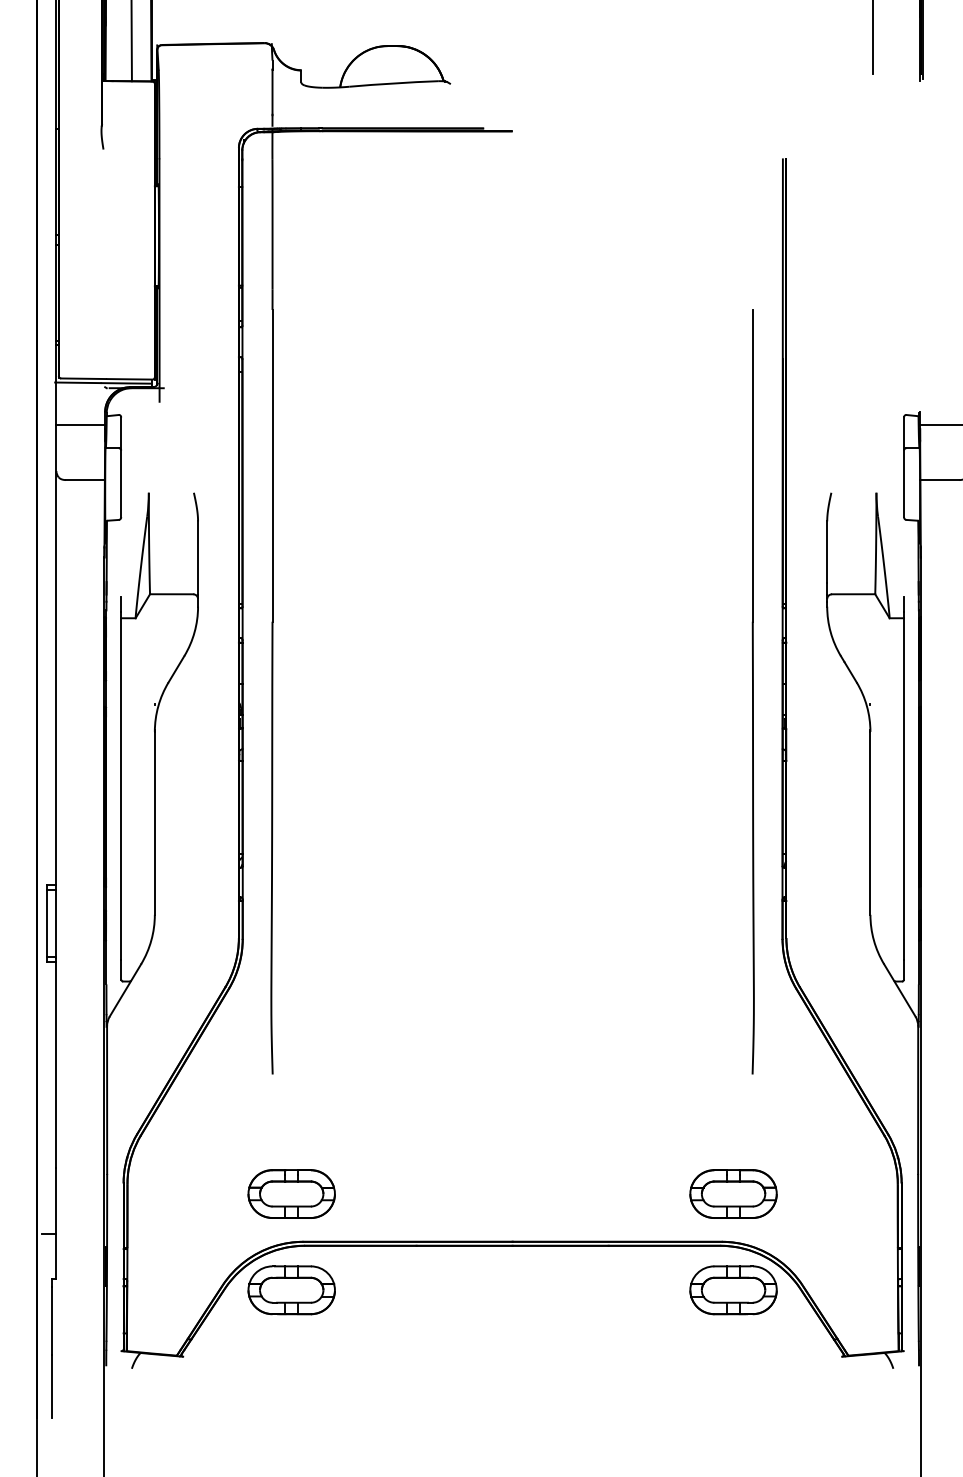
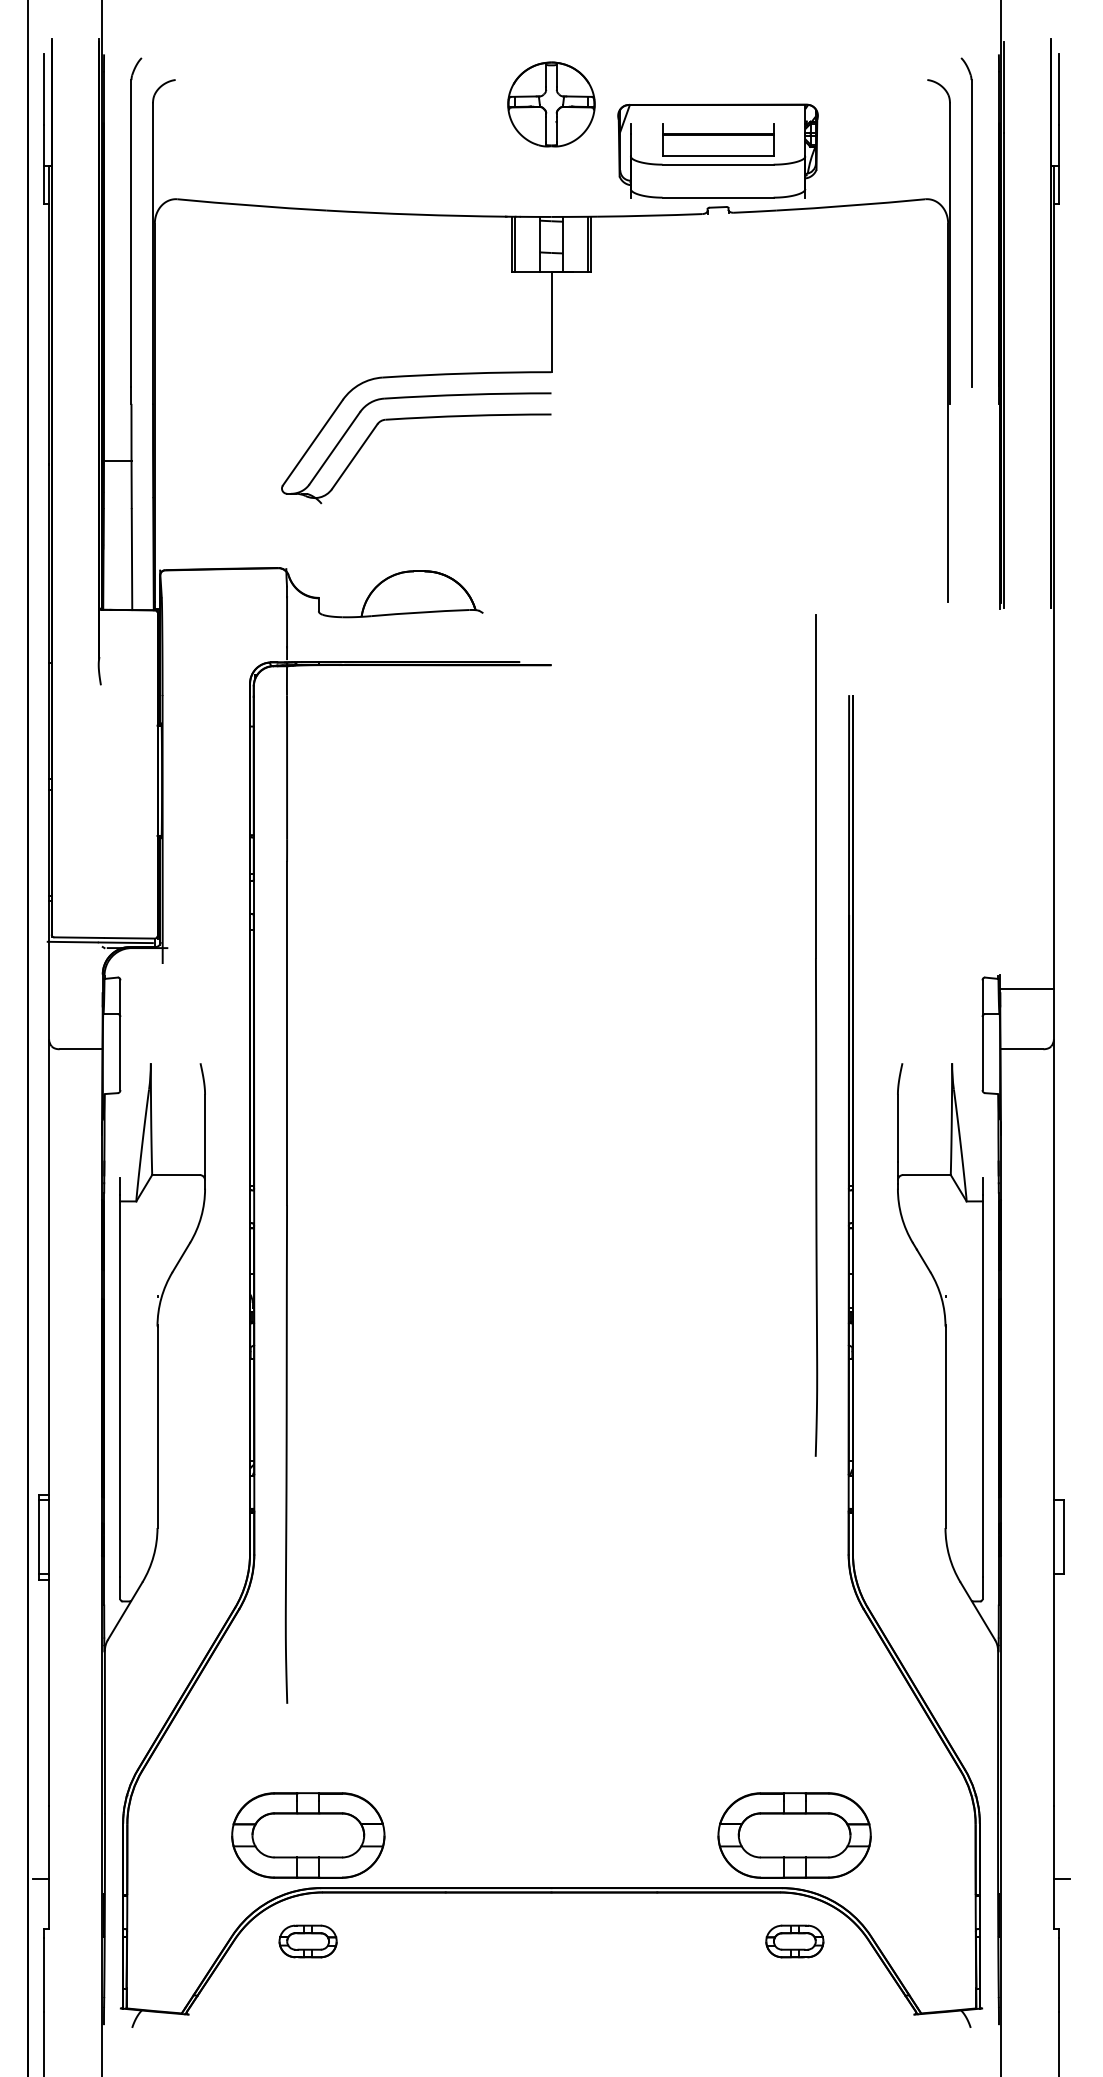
line: (80, 425) -> (75, 989), removed
part: (753, 691) -> (816, 1035), moved
part: (291, 1194) -> (307, 1835), size x1.6
part: (733, 1194) -> (794, 1835), size x1.6
part: (291, 1290) -> (307, 1941), size x0.6
part: (733, 1290) -> (794, 1941), size x0.6

